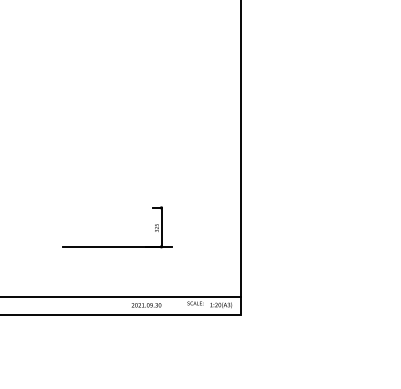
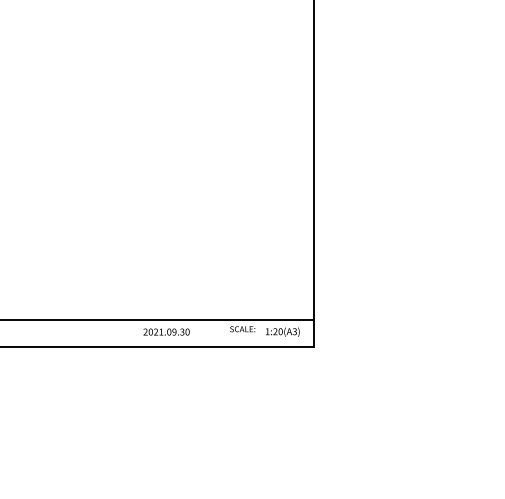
part: (117, 246) -> (121, 240), removed

